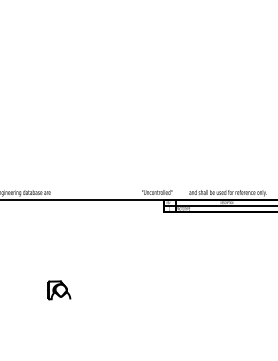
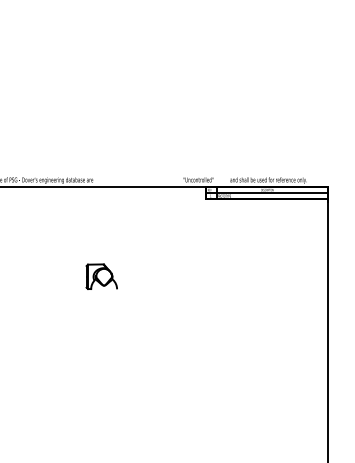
part: (59, 290) -> (101, 276), size x1.4

